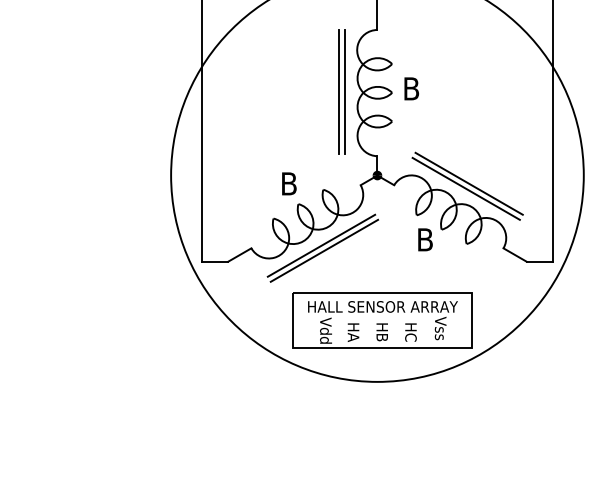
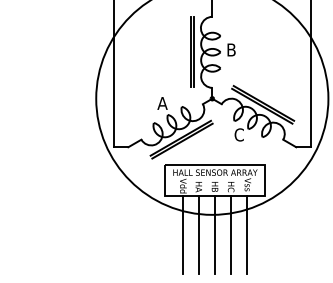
text: (288, 183) -> (162, 103), B -> A
text: (423, 239) -> (238, 134), B -> C
line: (324, 416) -> (182, 234), added
line: (354, 416) -> (199, 234), added
line: (383, 416) -> (215, 234), added
line: (411, 416) -> (231, 234), added
line: (439, 416) -> (247, 234), added

